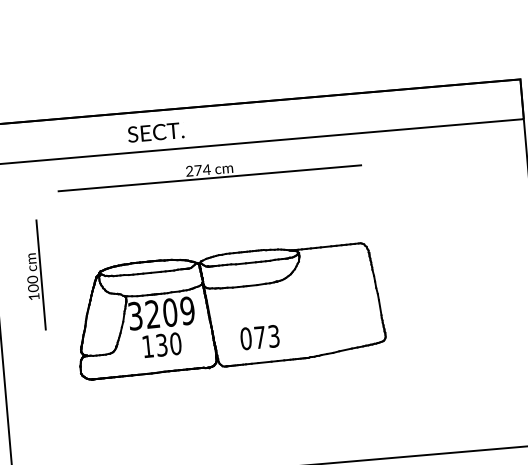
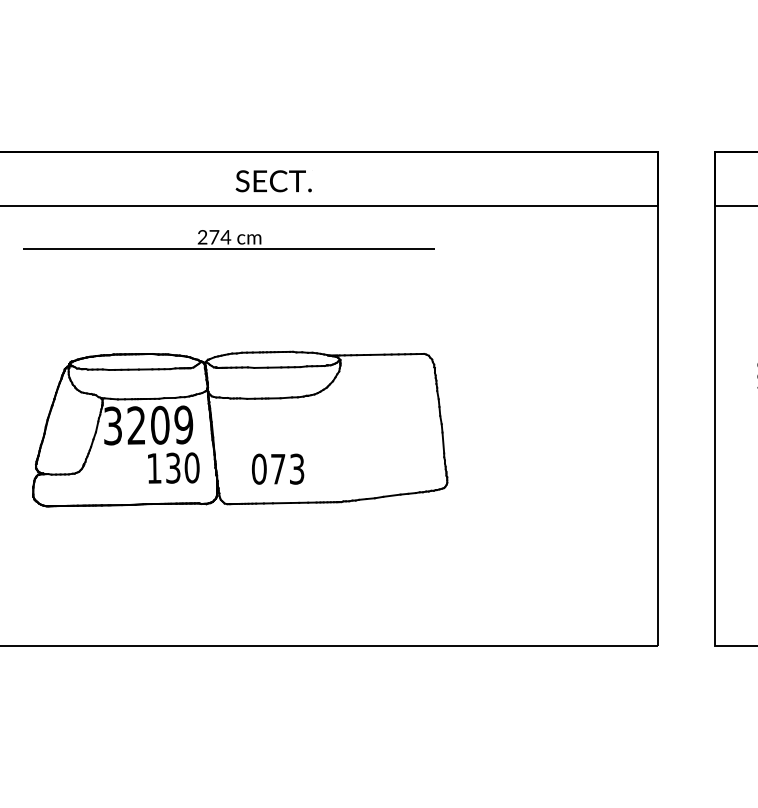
text: (155, 132) -> (273, 181), moved
text: (162, 344) -> (173, 467), moved

